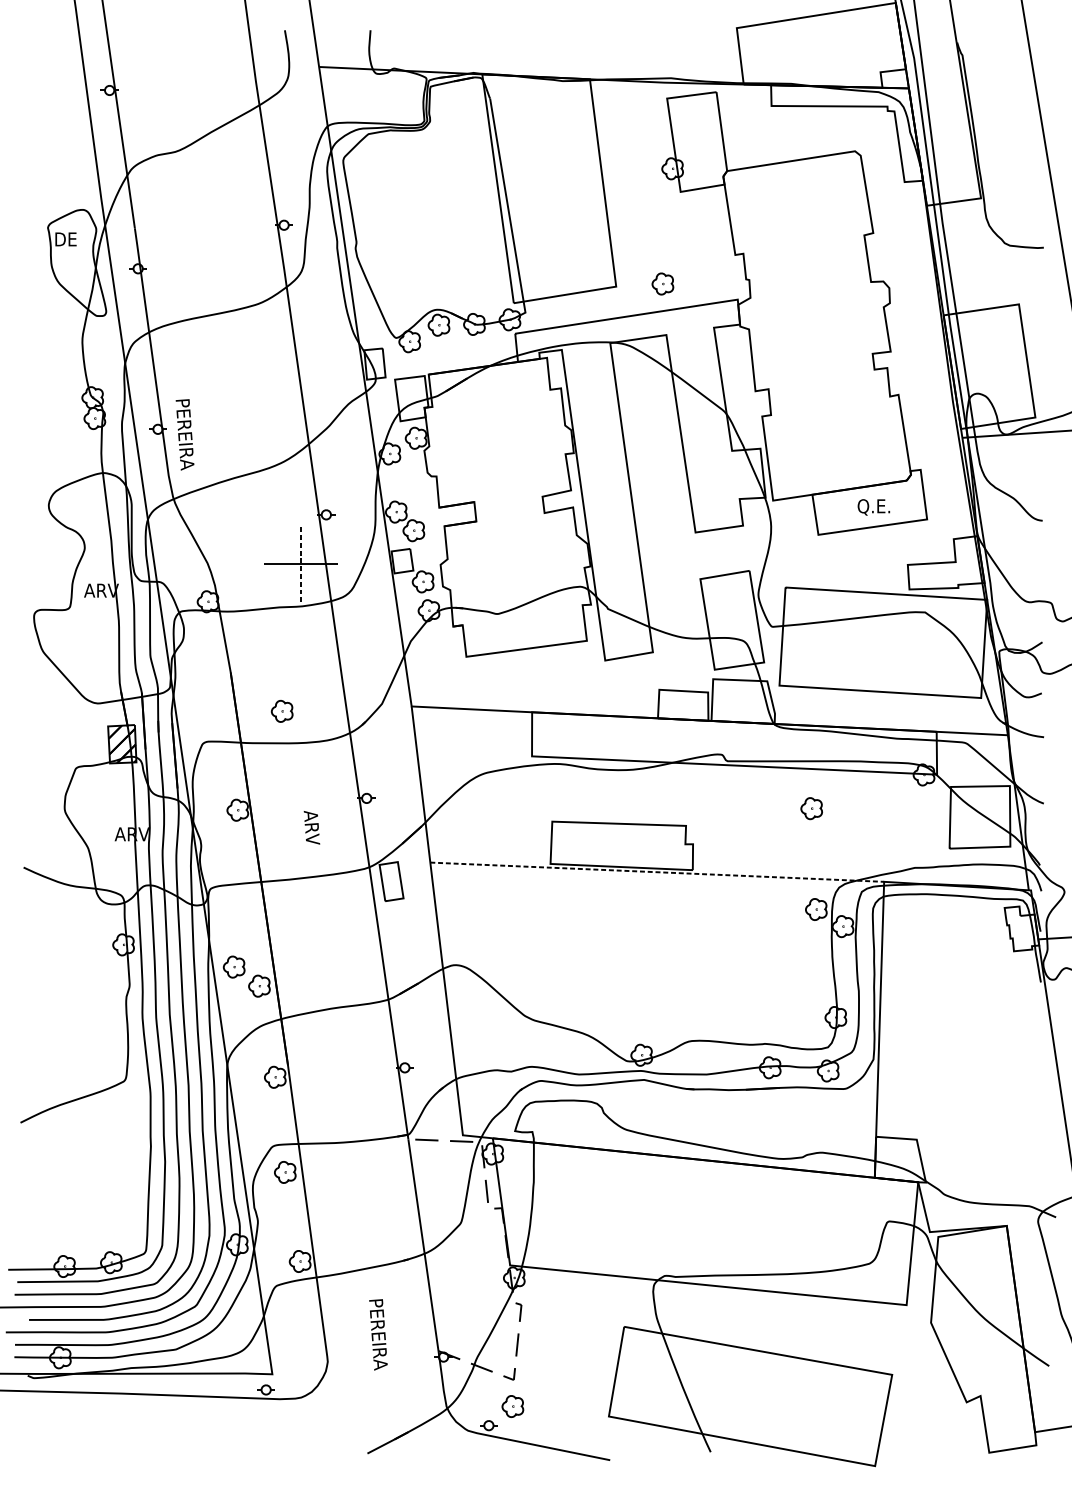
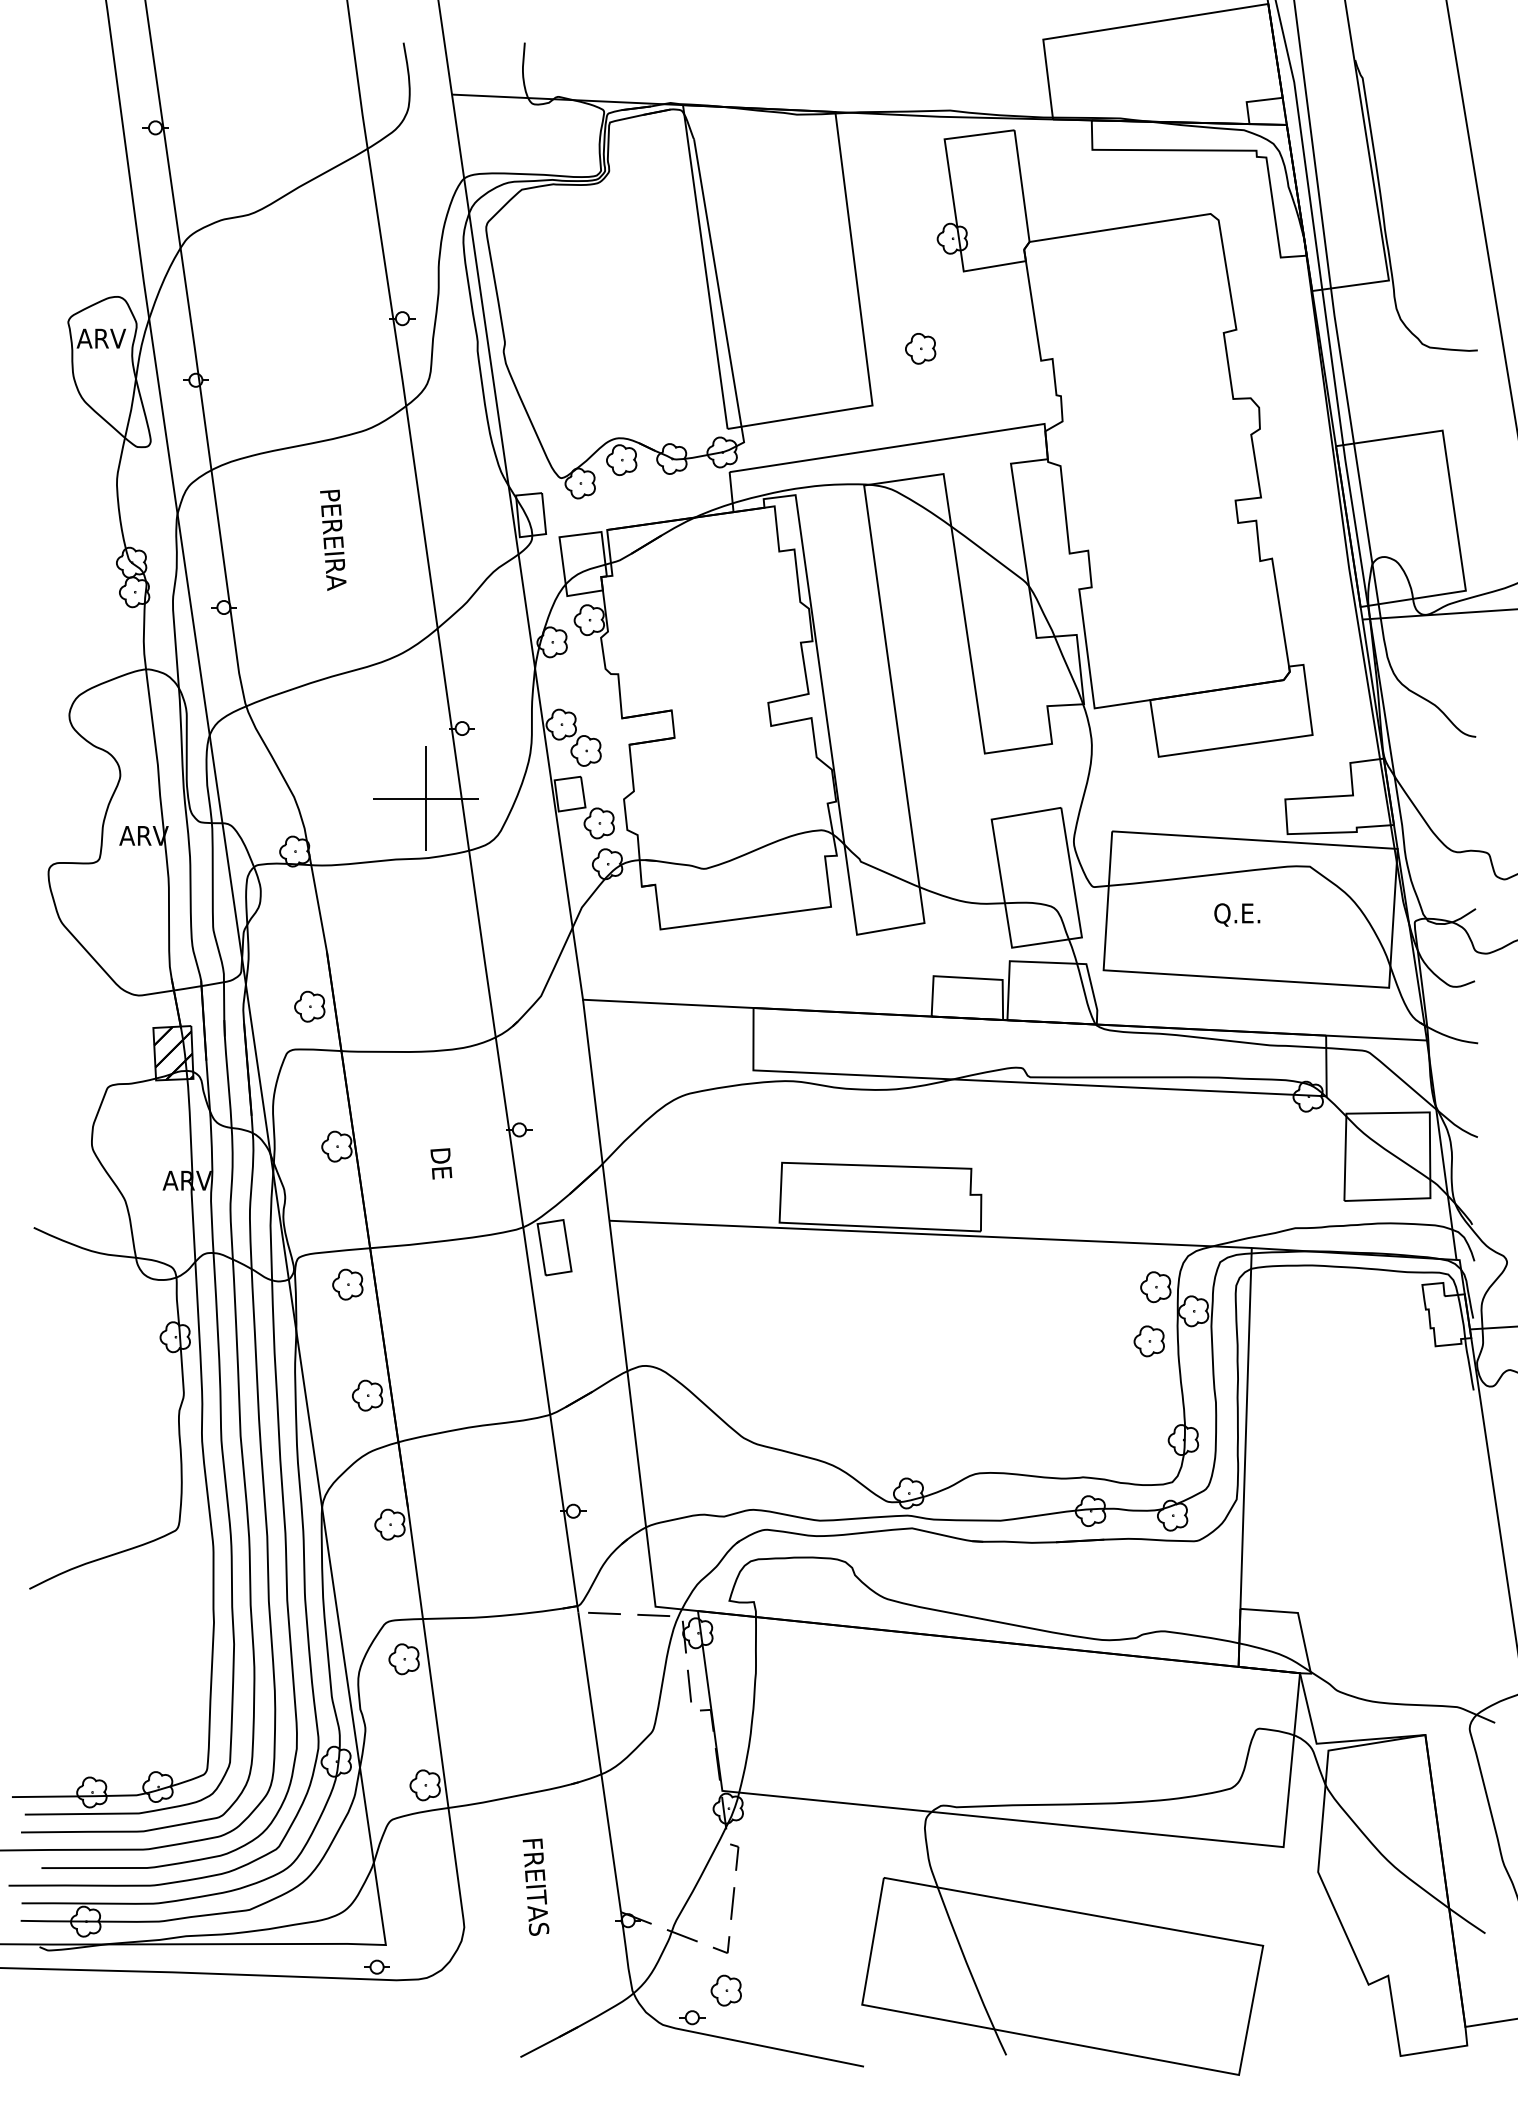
text: (70, 239) -> (100, 338), DE -> ARV
part: (662, 283) -> (920, 348), moved
text: (185, 434) -> (333, 539), moved
text: (874, 507) -> (1237, 914), moved
line: (301, 564) -> (426, 798), dashed -> solid
part: (282, 711) -> (309, 1006), moved
part: (811, 808) -> (1148, 1341), moved
text: (311, 827) -> (441, 1171), ARV -> DE
line: (657, 872) -> (931, 1234), dashed -> solid
part: (233, 966) -> (347, 1284), moved
text: (378, 1335) -> (536, 1890), PEREIRA -> FREITAS

